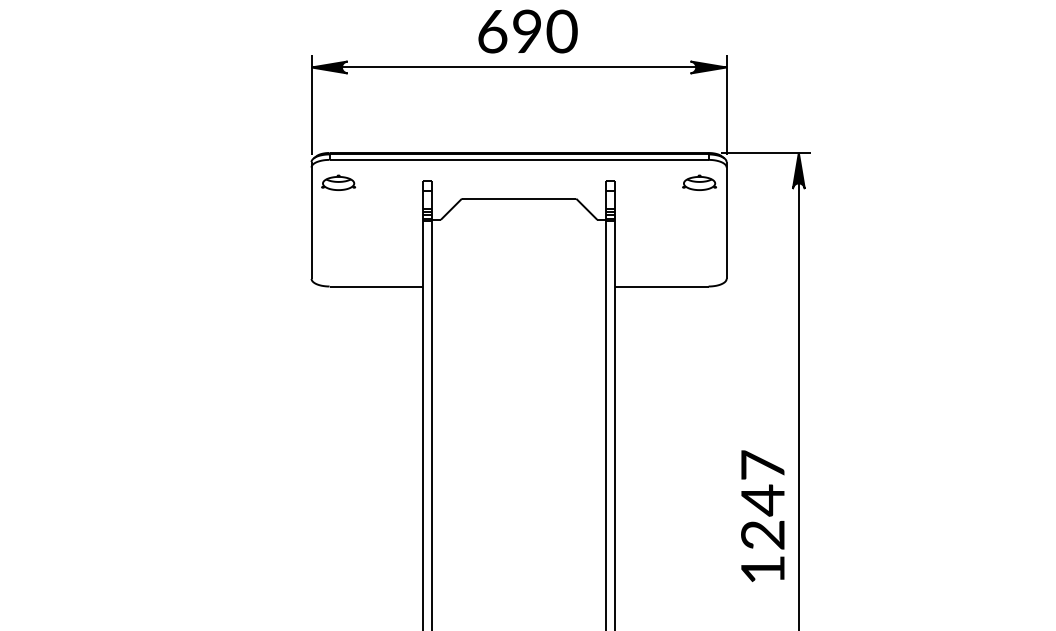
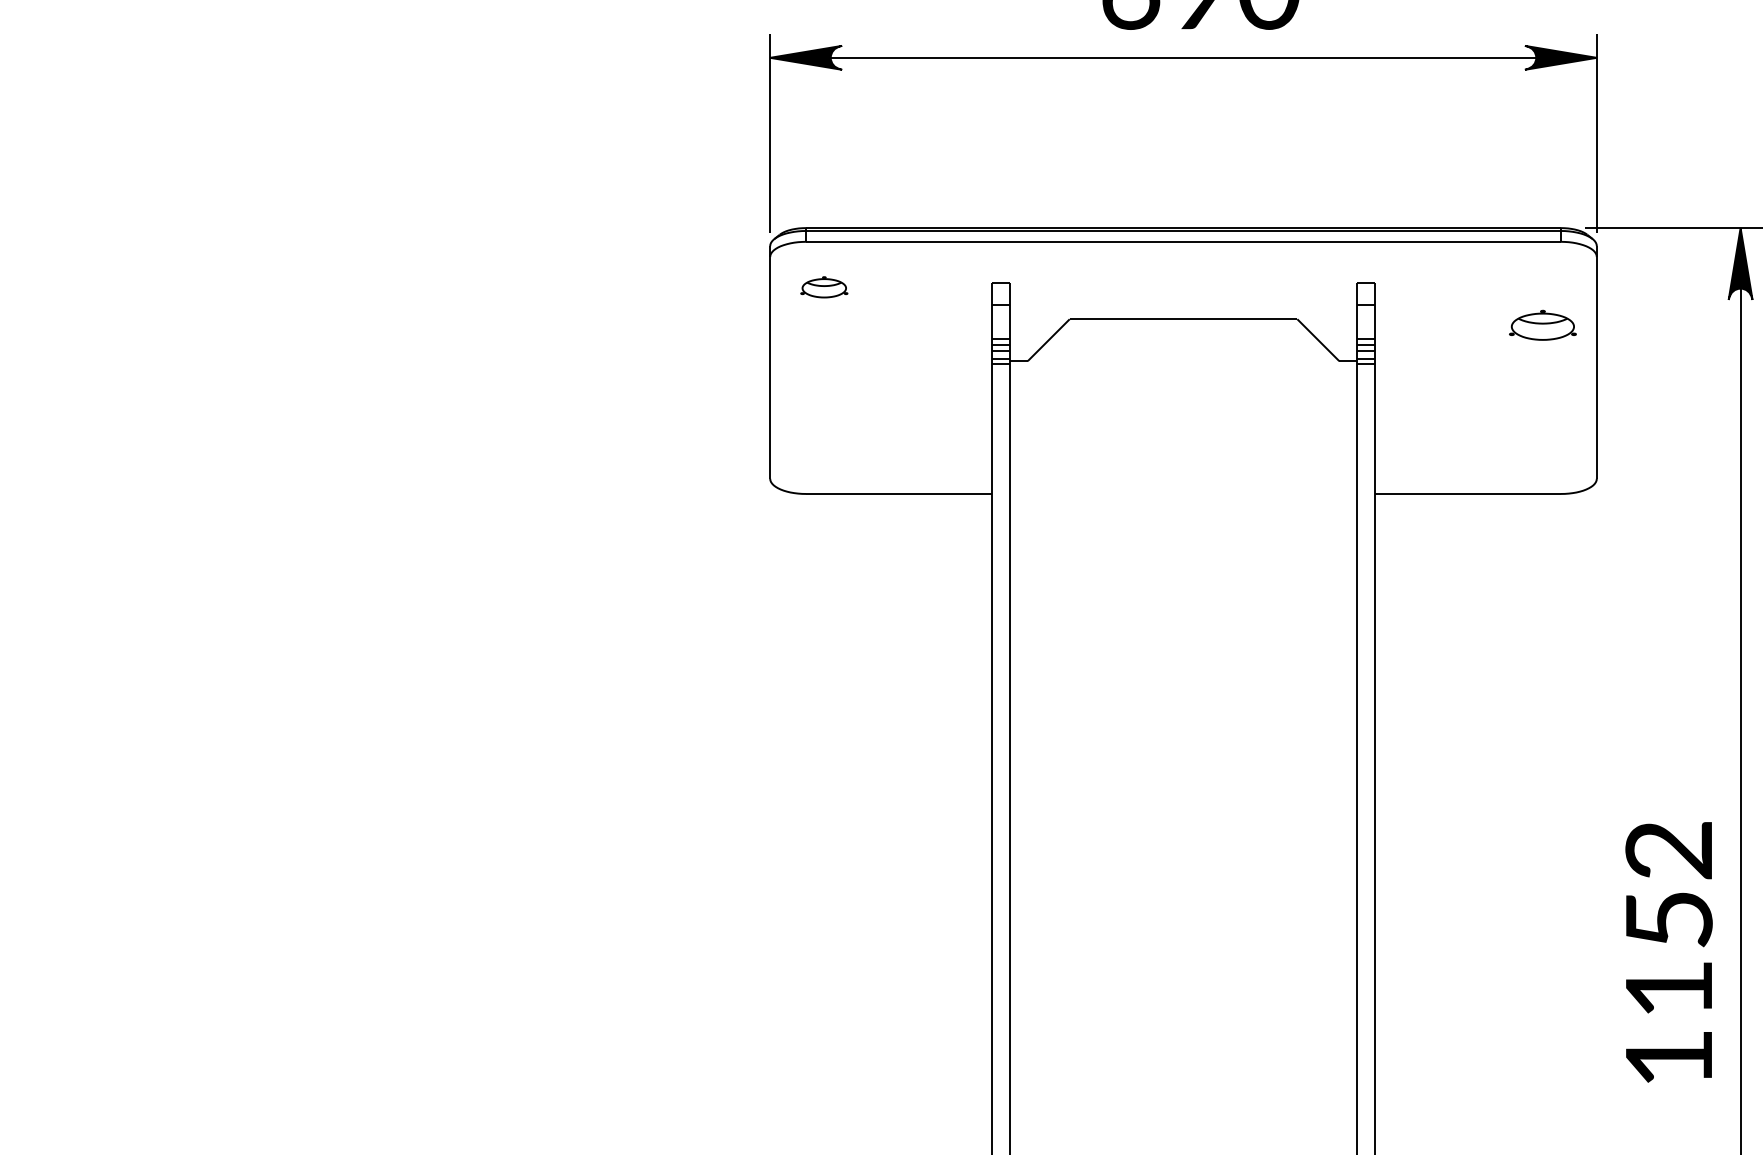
part: (338, 182) -> (823, 286), size x0.7
part: (699, 182) -> (1542, 324), moved
text: (762, 499) -> (1668, 918), 1247 -> 1152

